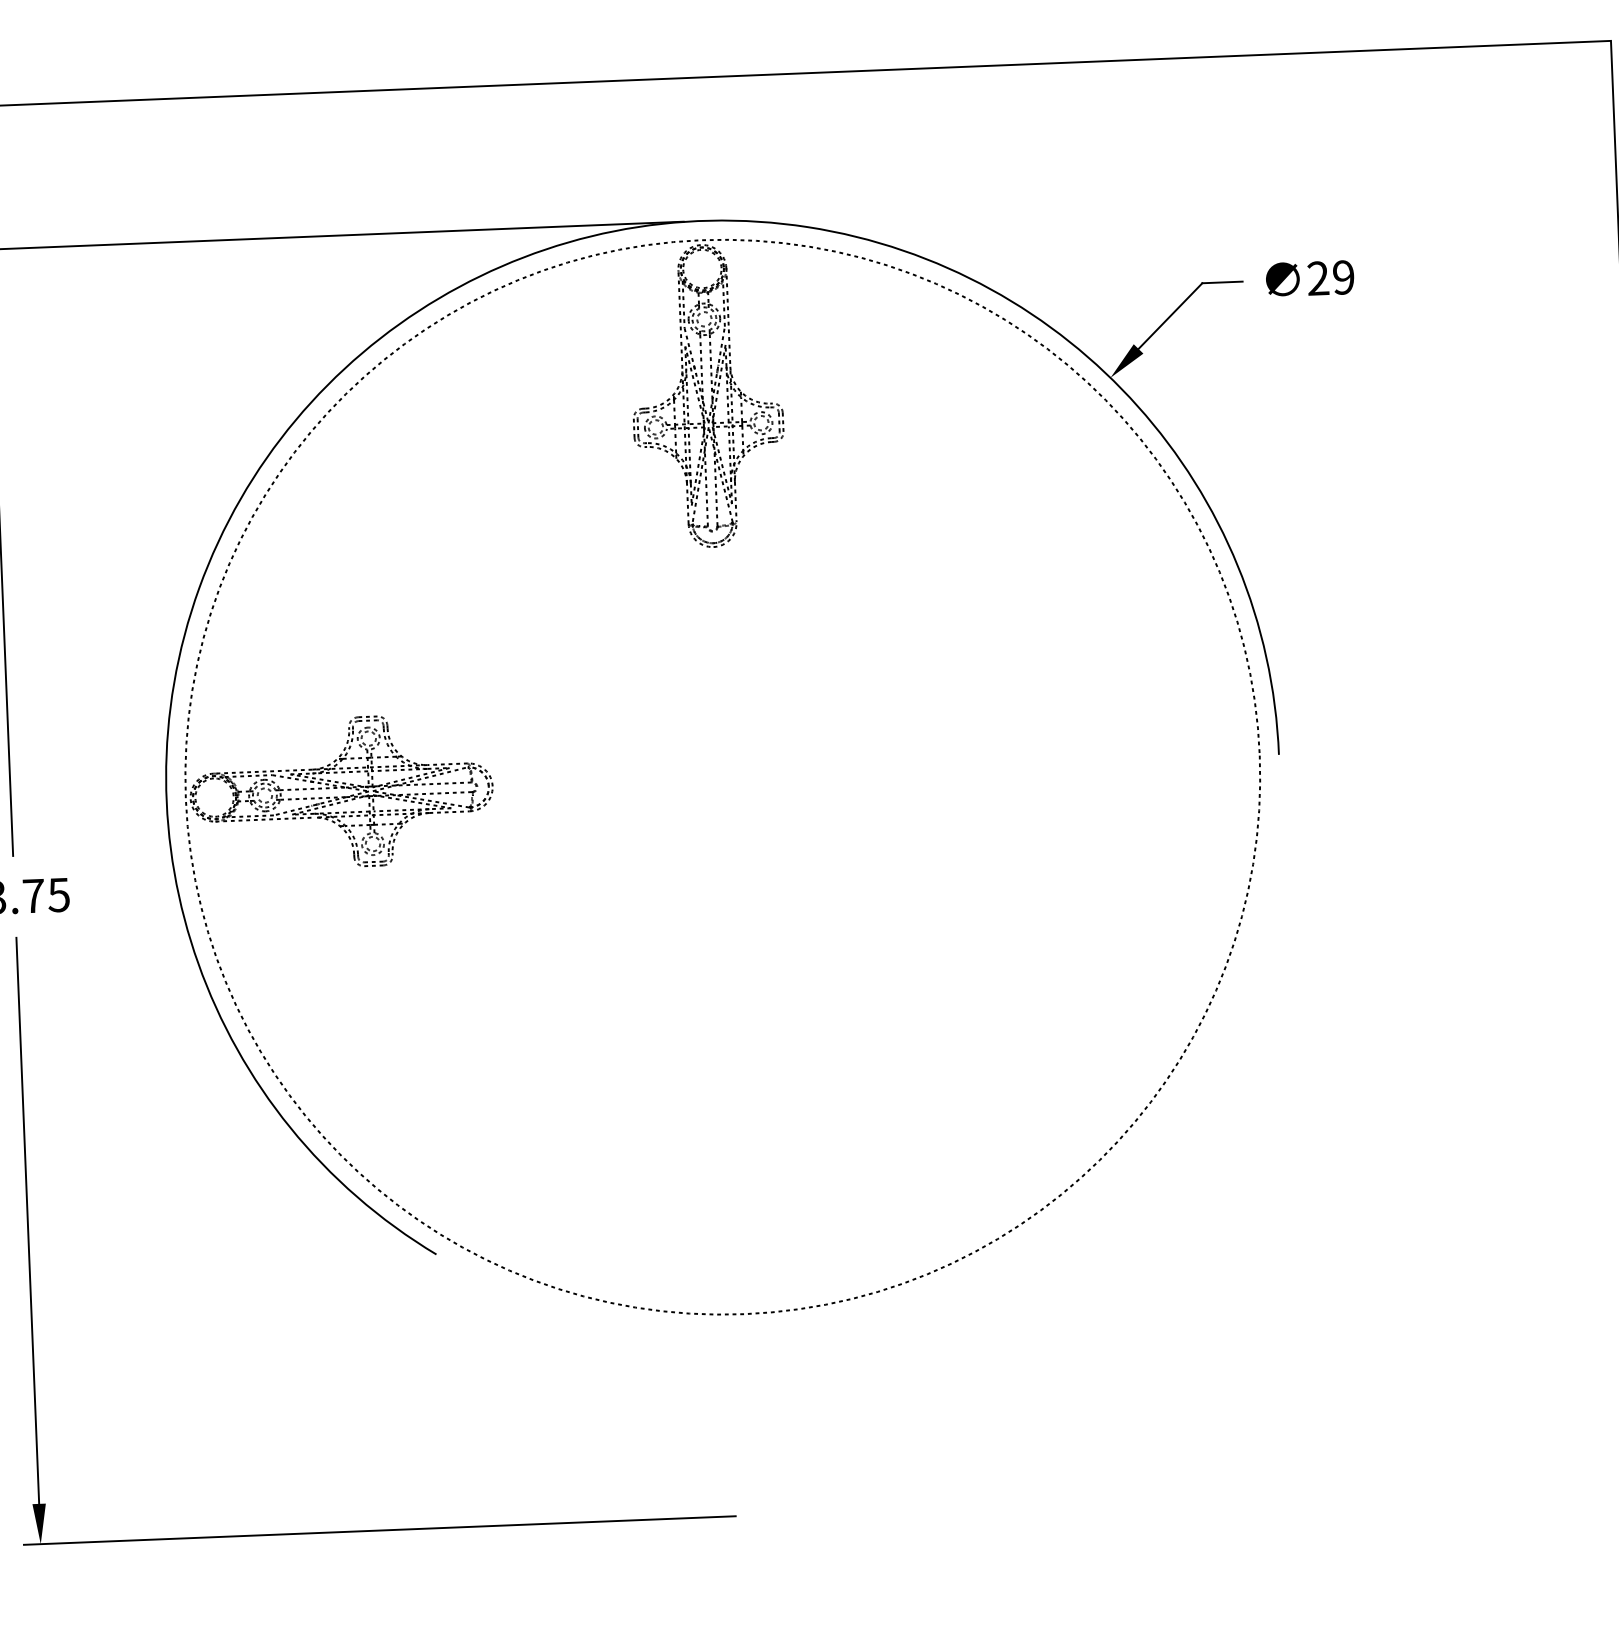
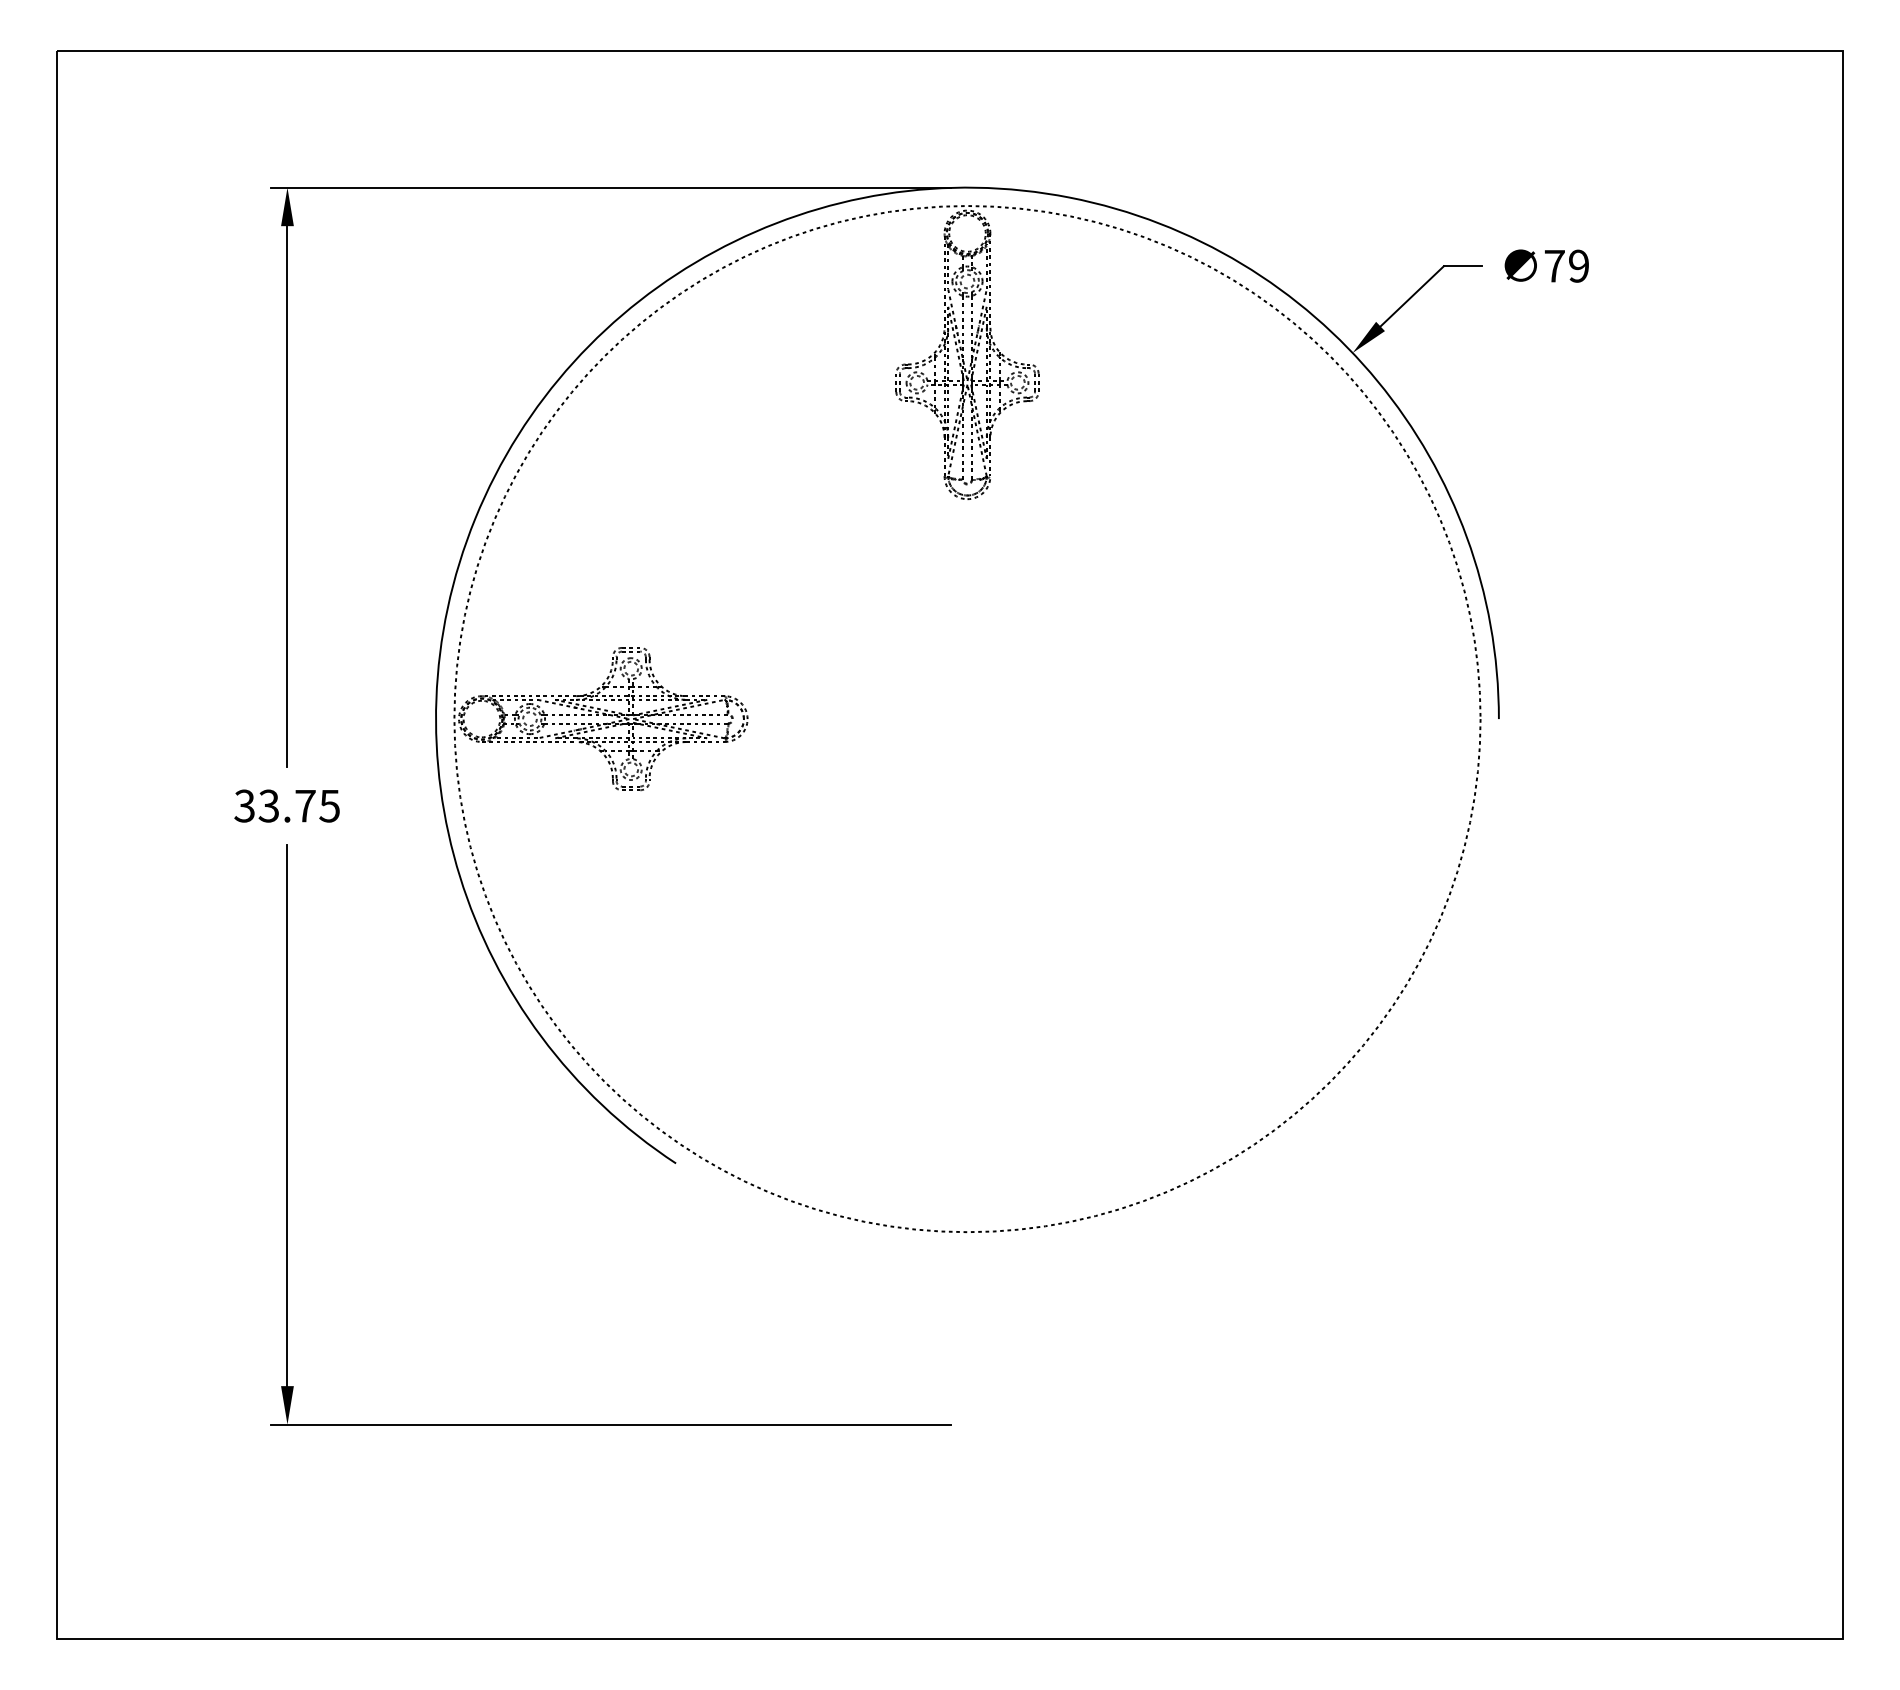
text: (1318, 277) -> (1554, 265), 29 -> 79

